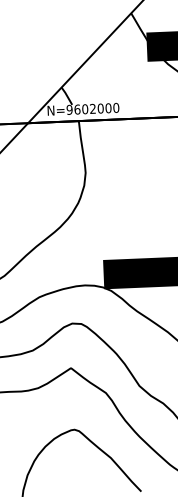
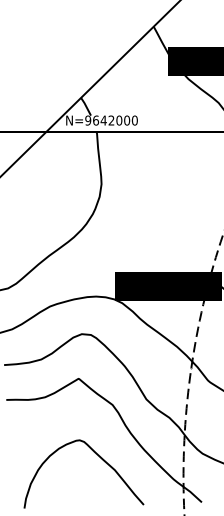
text: (84, 109) -> (103, 120), N=9602000 -> N=9642000

